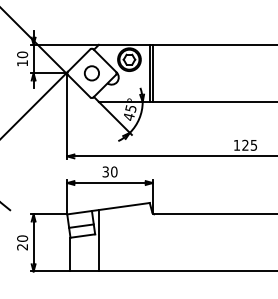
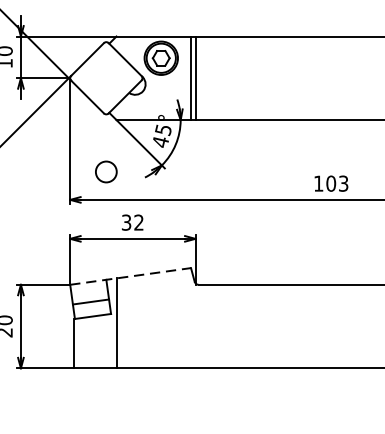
circle: (91, 73) -> (105, 172), moved
text: (249, 144) -> (337, 182), 125 -> 103
text: (114, 171) -> (139, 221), 30 -> 32
line: (108, 208) -> (130, 276), solid -> dashed

